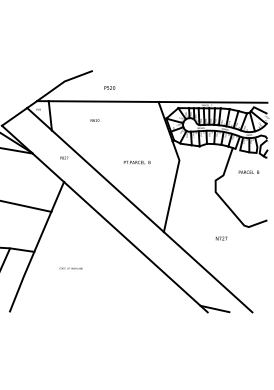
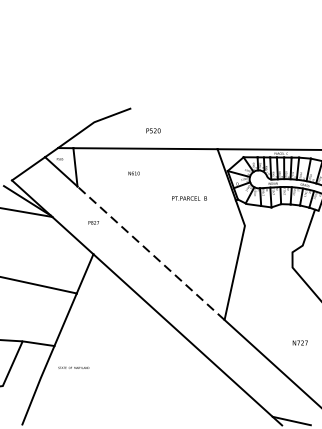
text: (137, 162) -> (189, 198), moved
line: (107, 181) -> (150, 253), solid -> dashed
text: (221, 238) -> (300, 342), moved
text: (70, 268) -> (73, 367), moved

